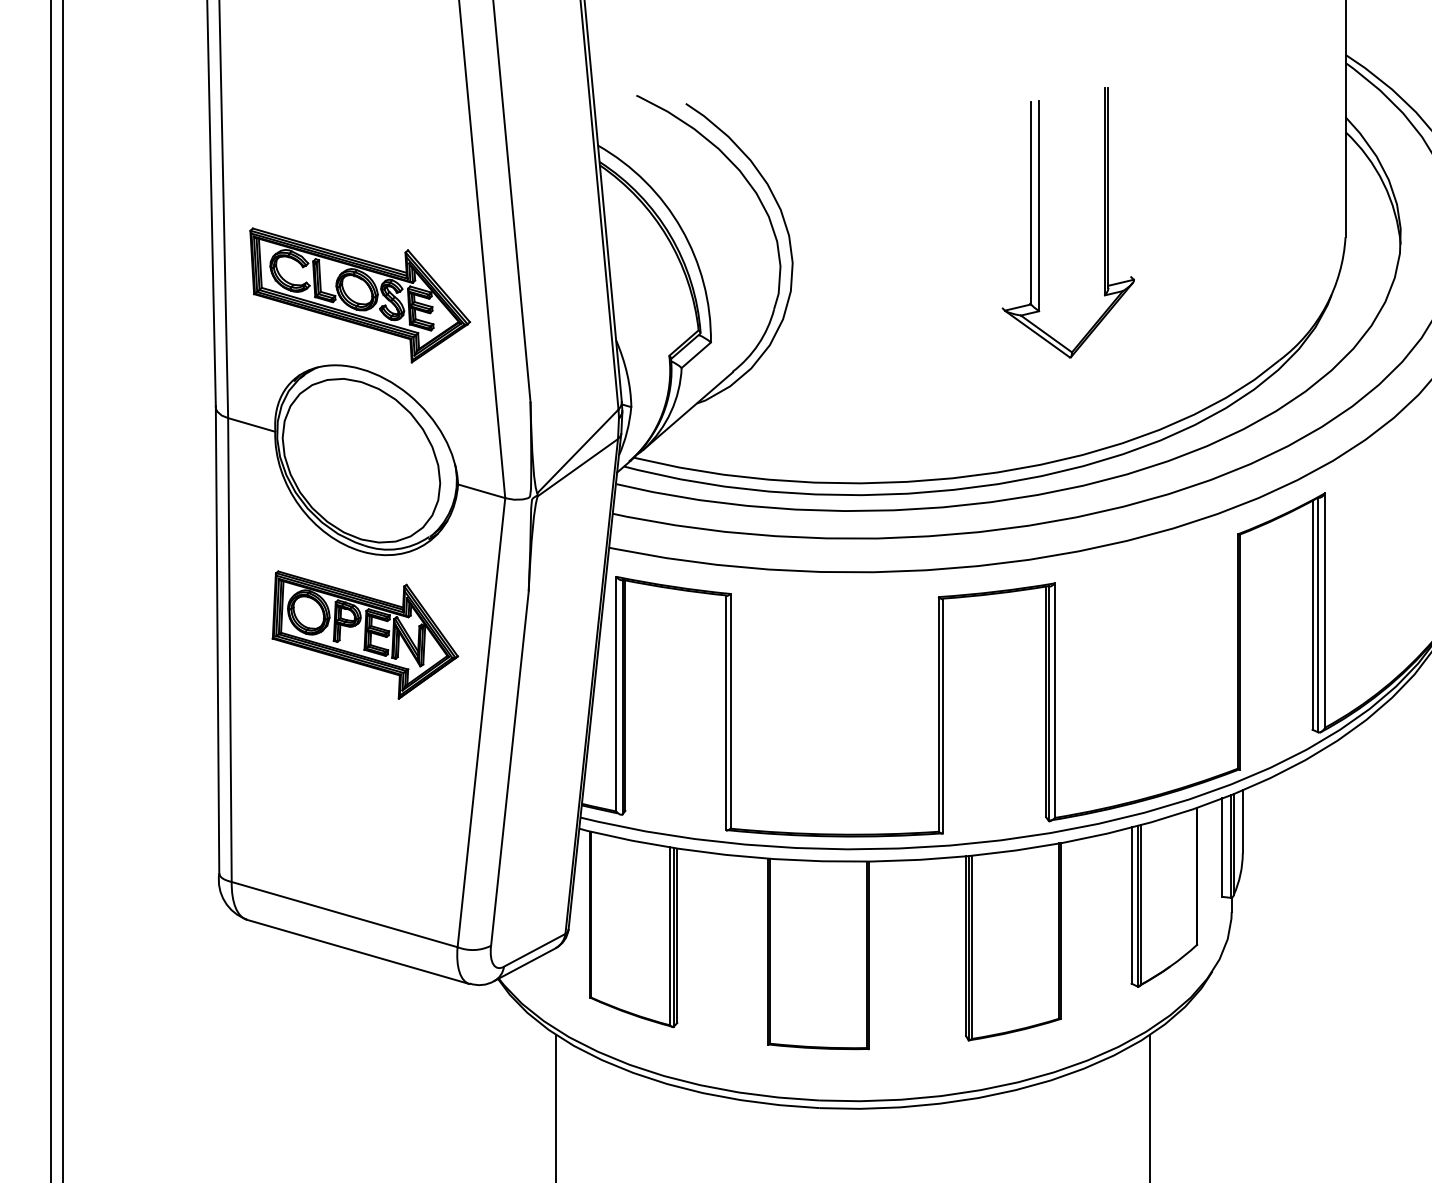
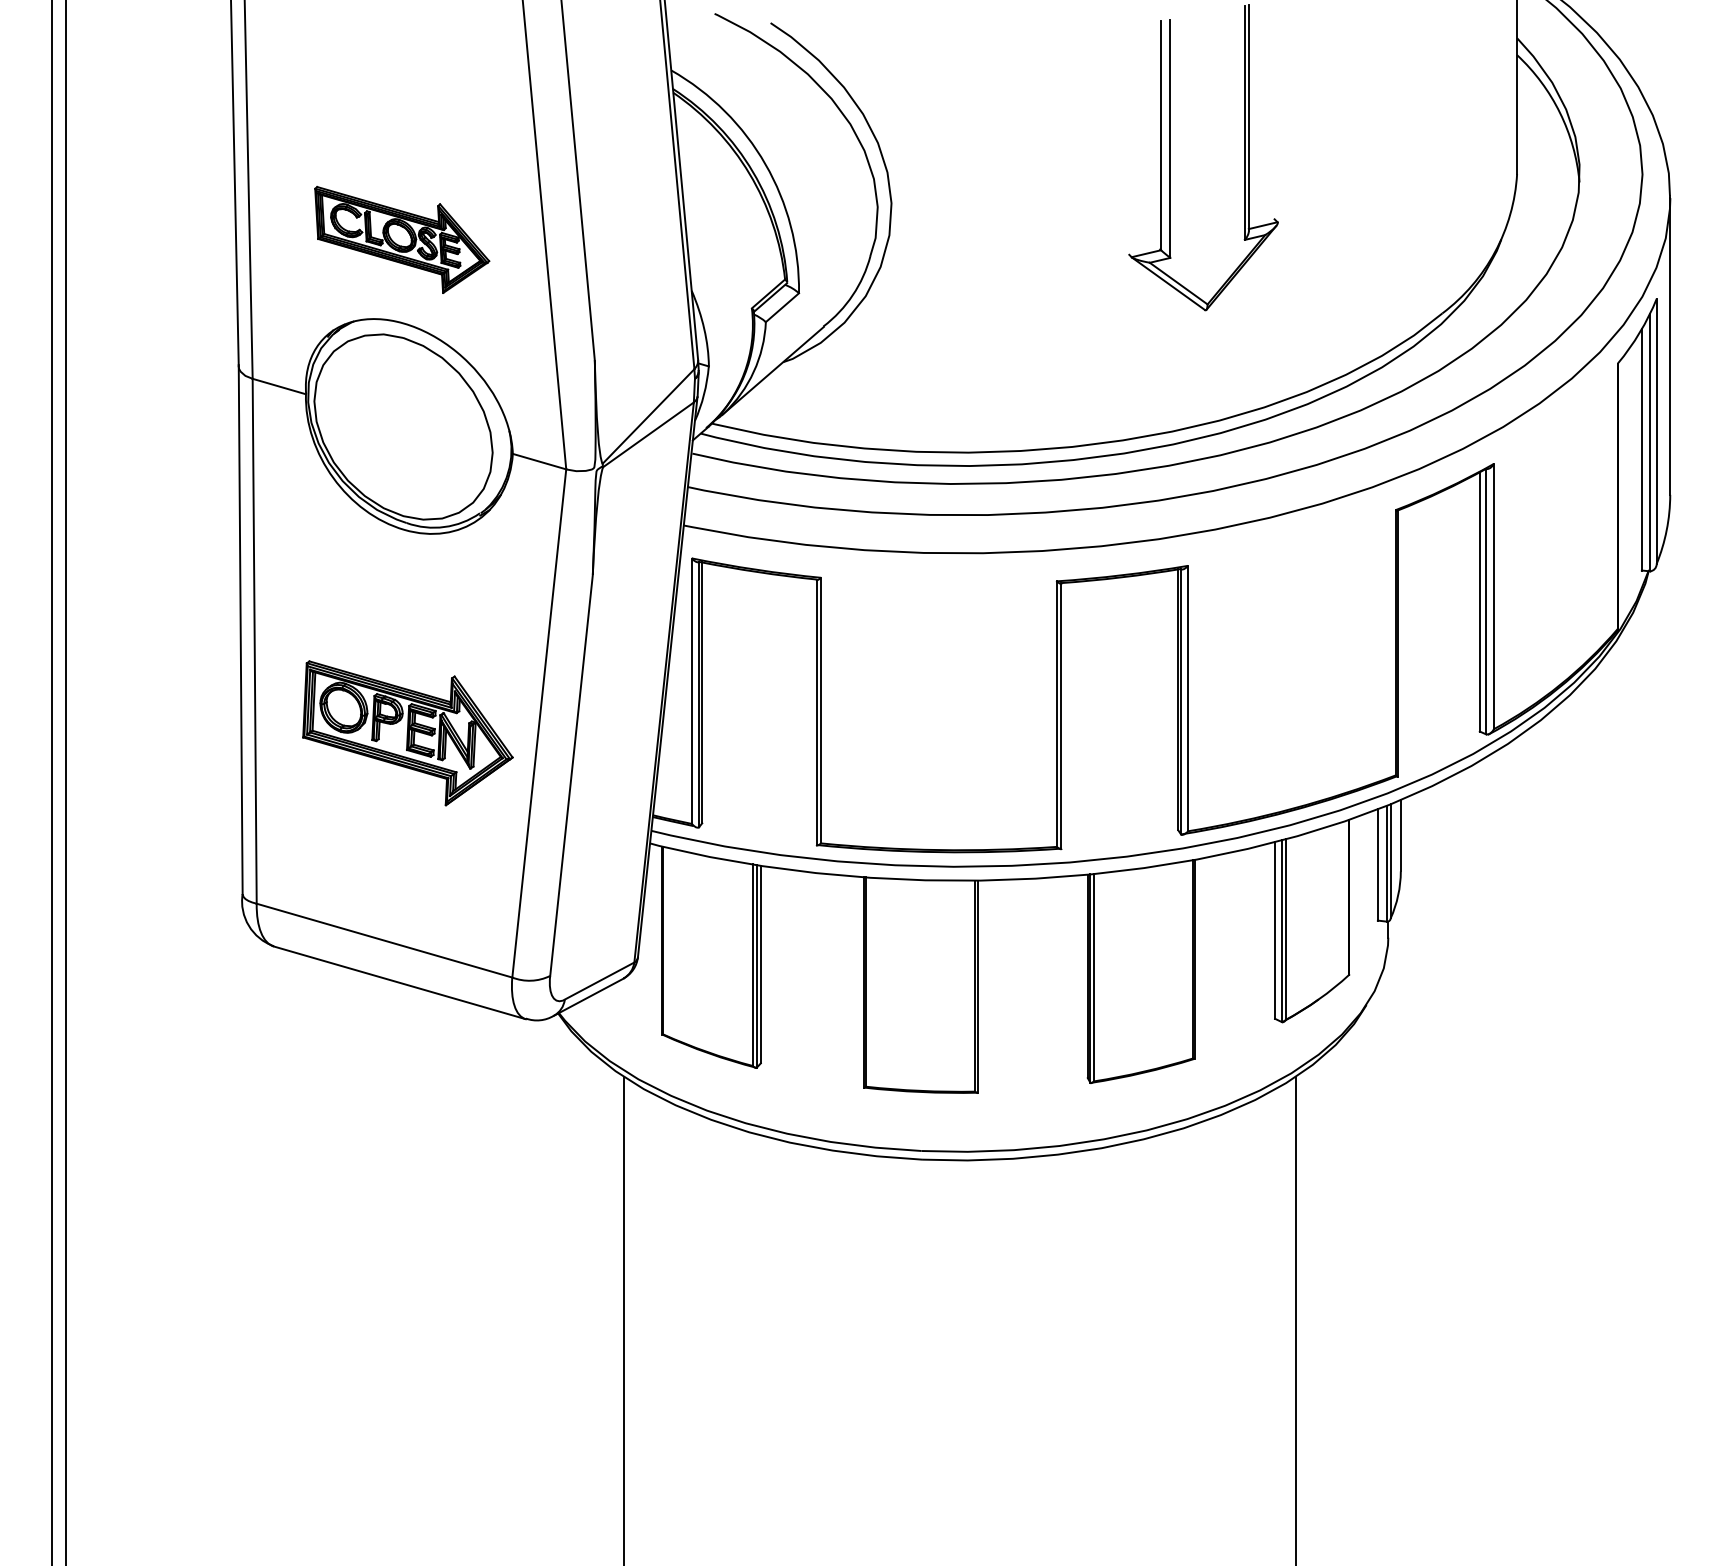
part: (360, 295) -> (402, 239), size x0.7
part: (364, 635) -> (407, 733), moved

